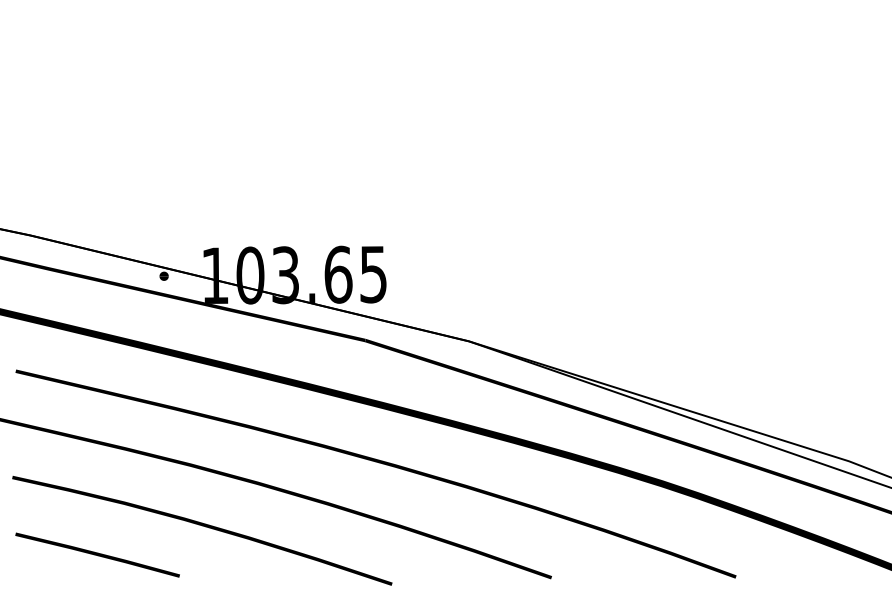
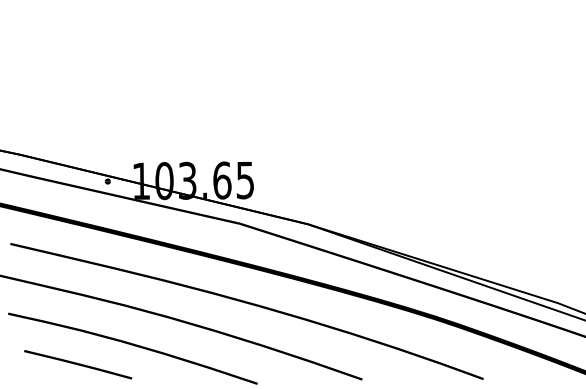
line: (98, 554) -> (78, 364), moved

